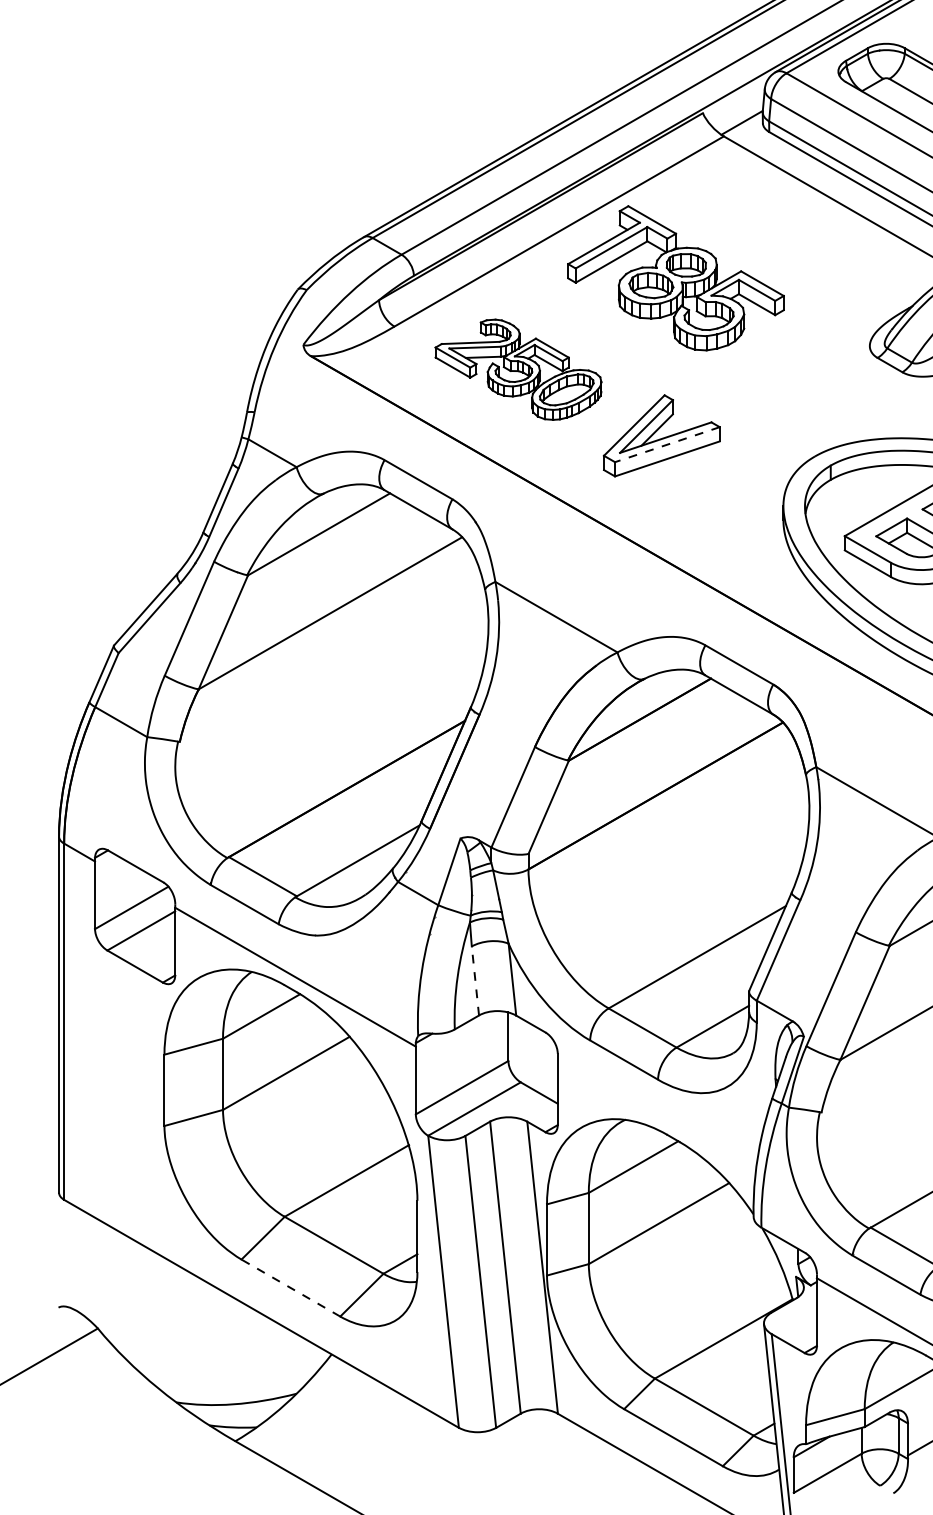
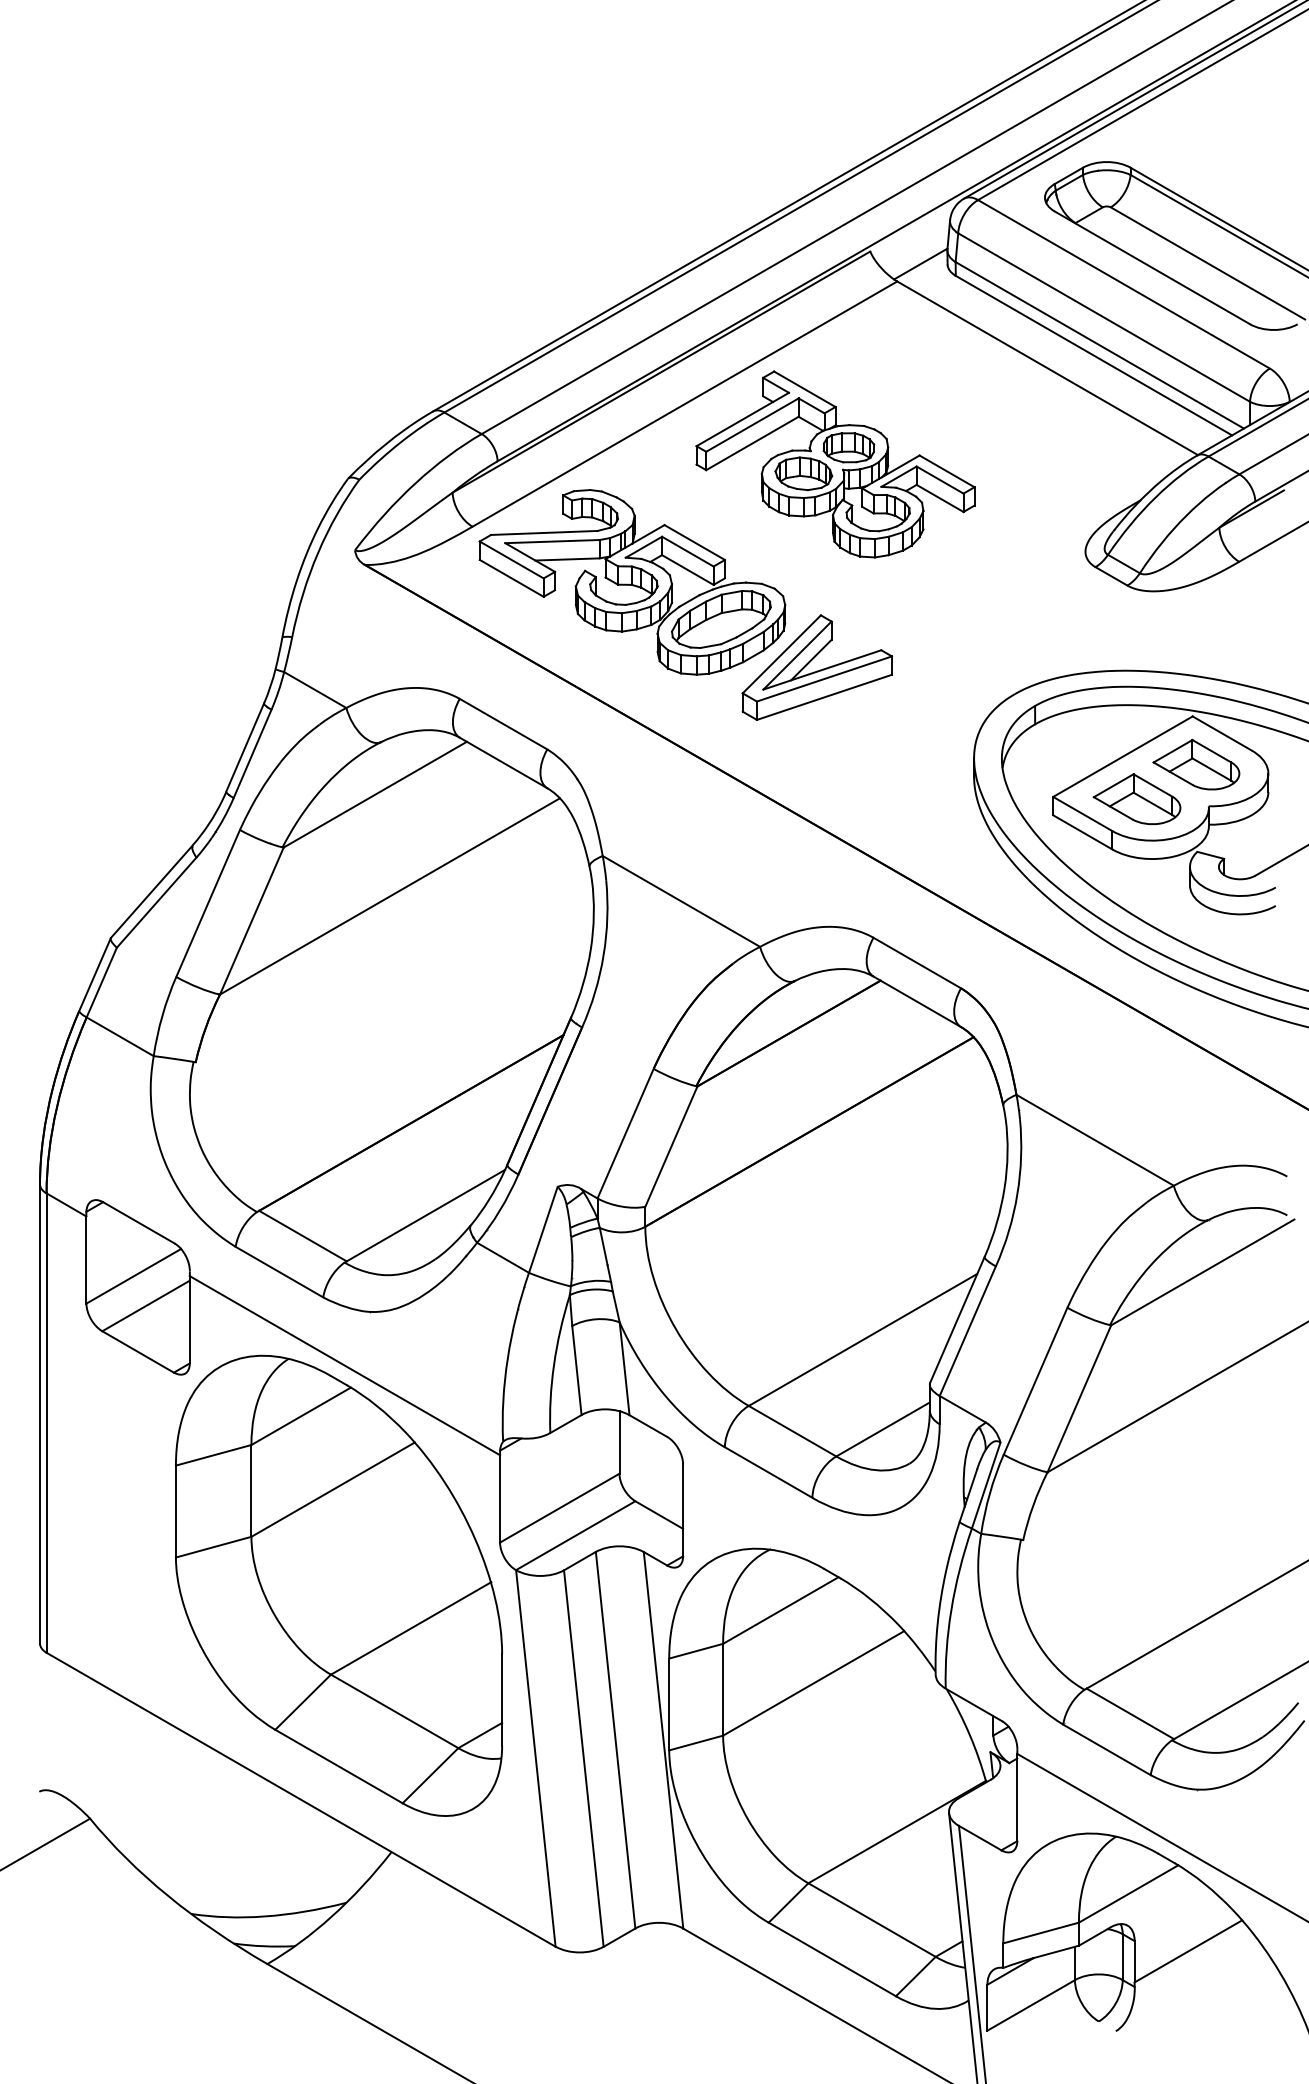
part: (518, 369) -> (632, 582), size x1.43
line: (667, 445) -> (824, 679), dashed -> solid
line: (475, 980) -> (576, 1370), dashed -> solid
line: (290, 1288) -> (338, 1766), dashed -> solid

